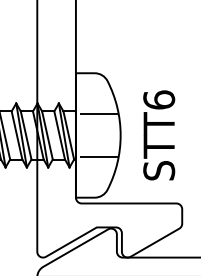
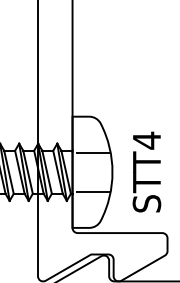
text: (158, 99) -> (146, 140), STT6 -> STT4

